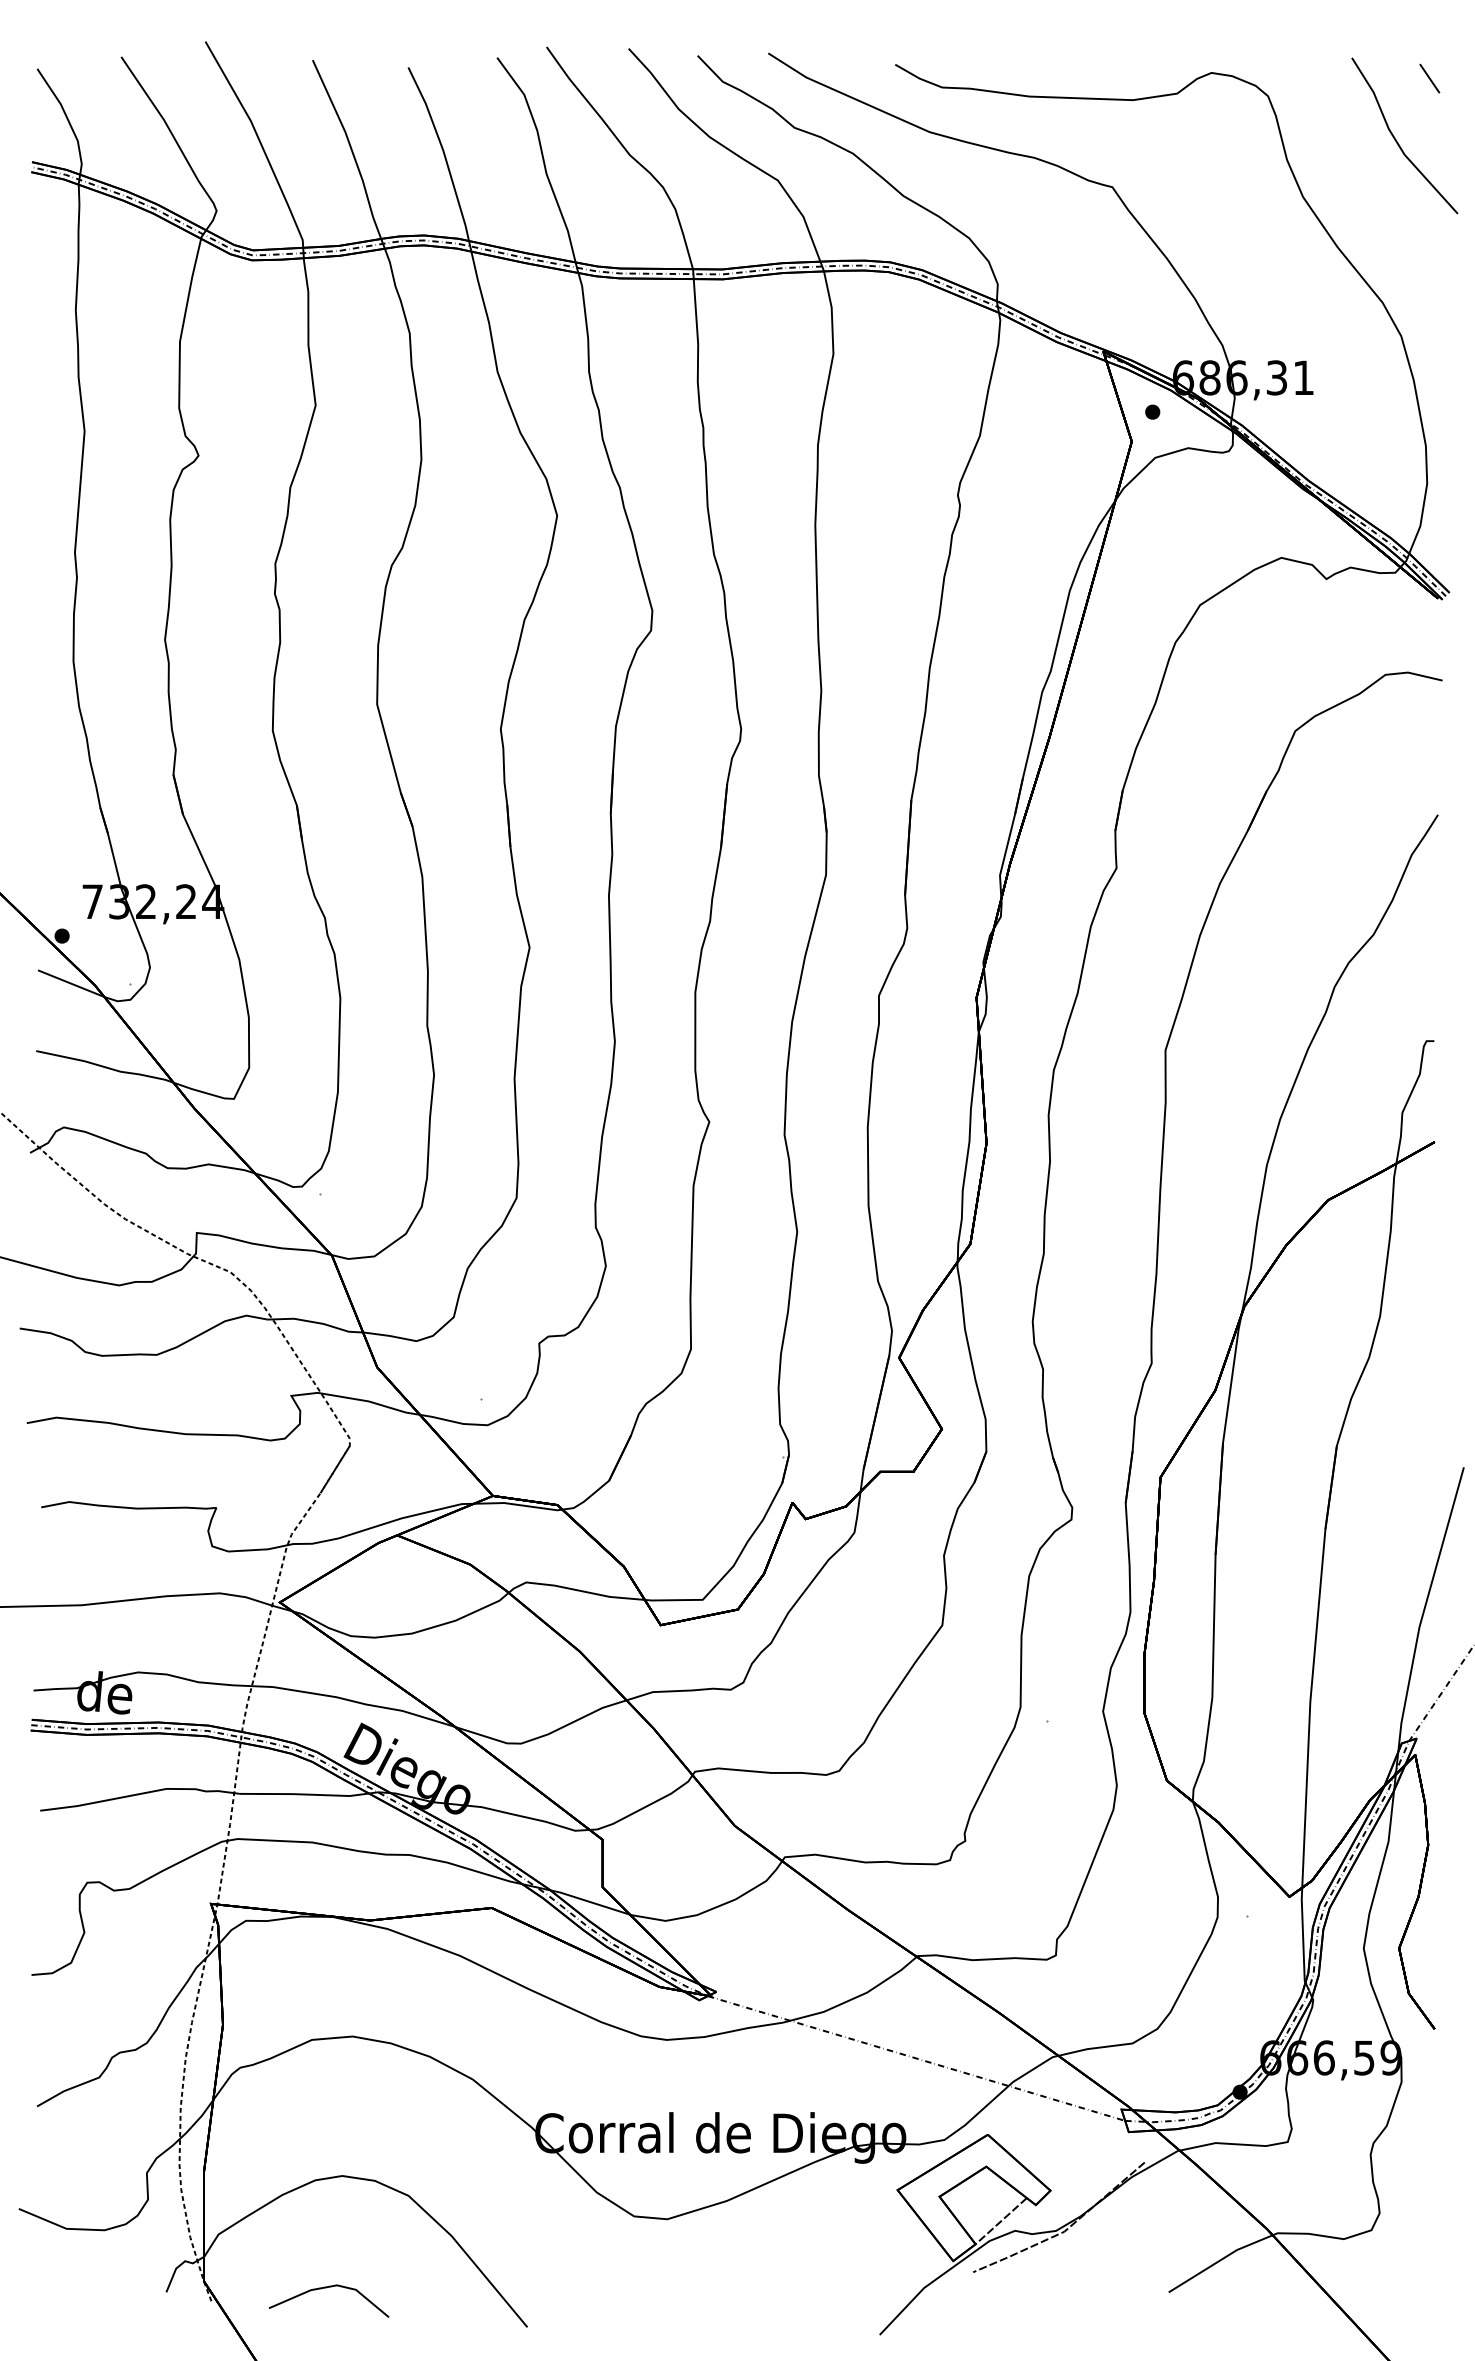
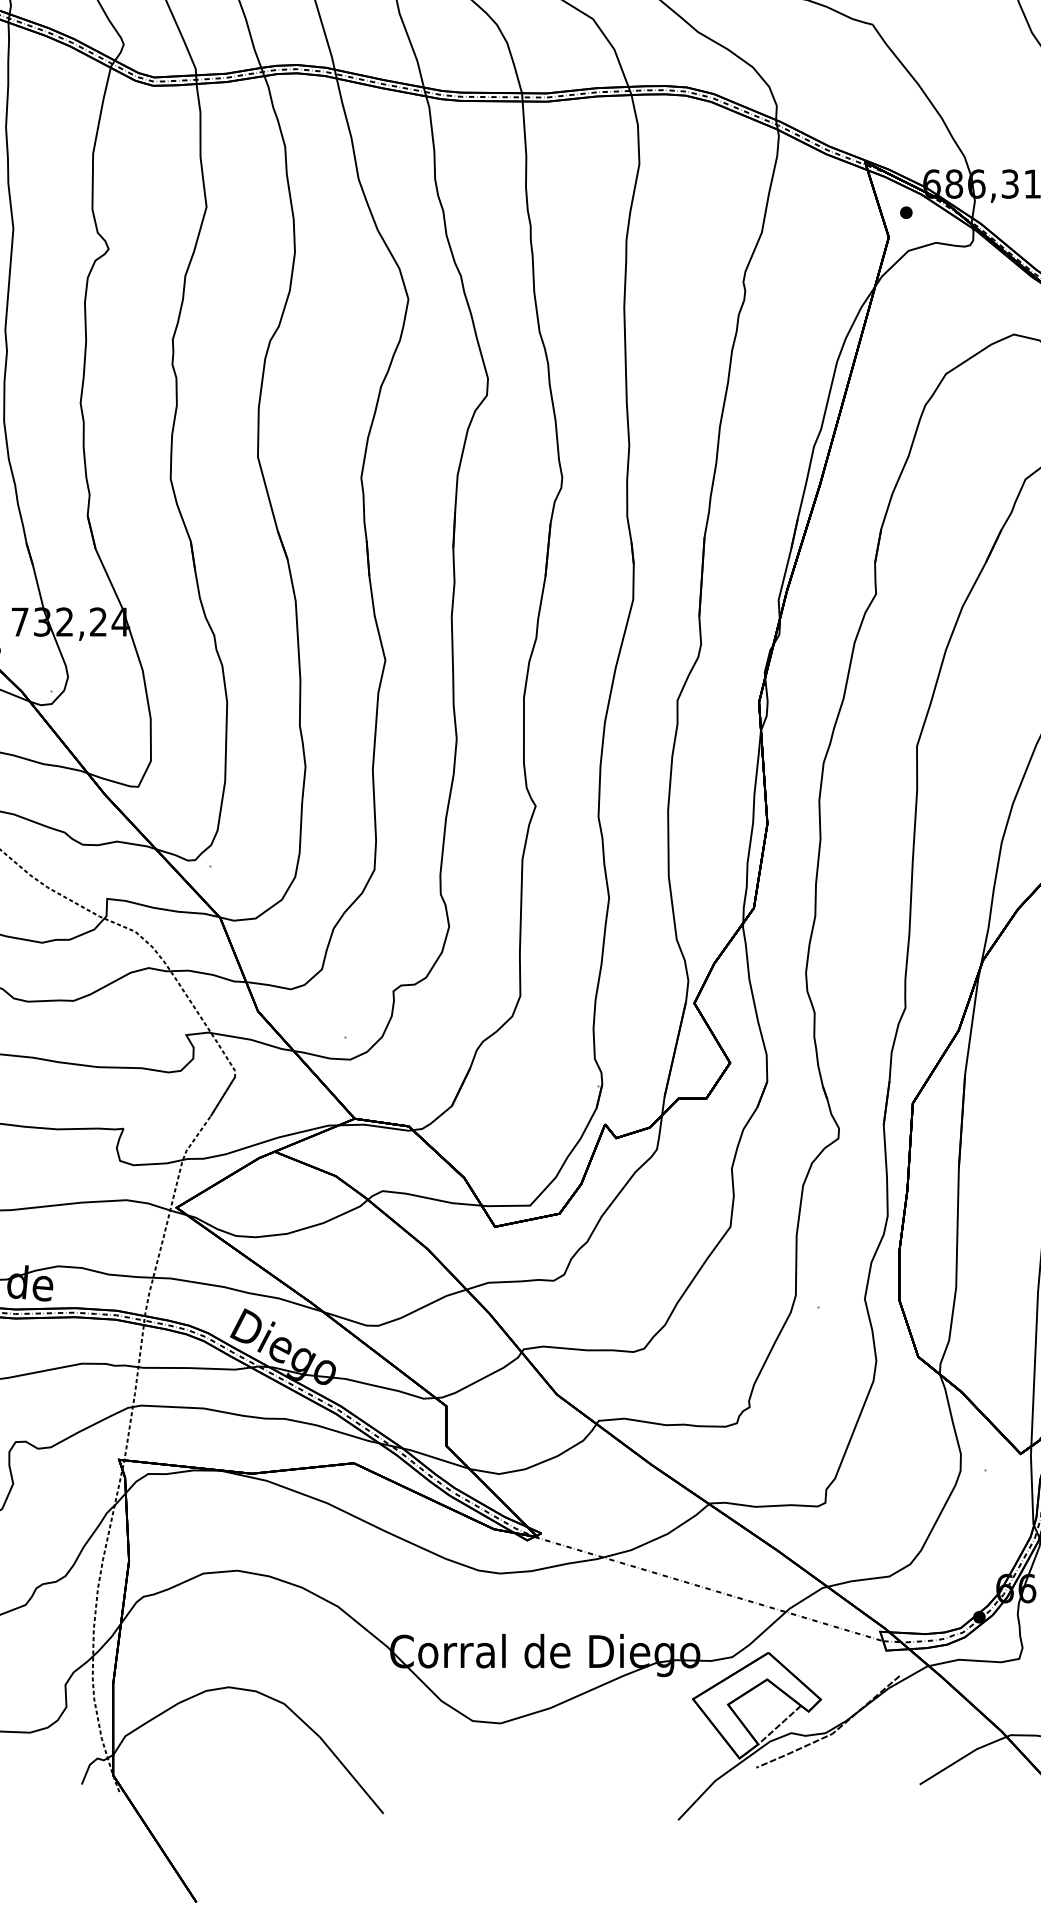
line: (326, 2288) -> (215, 1781), removed

